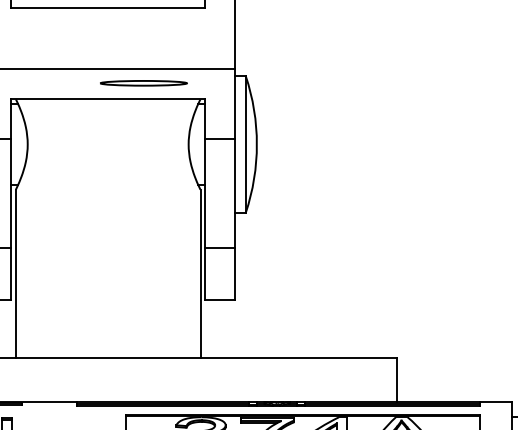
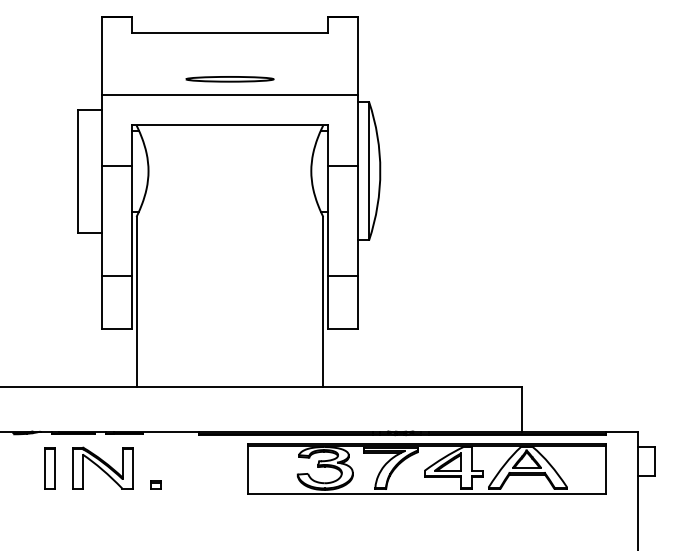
part: (143, 83) -> (229, 79), moved

